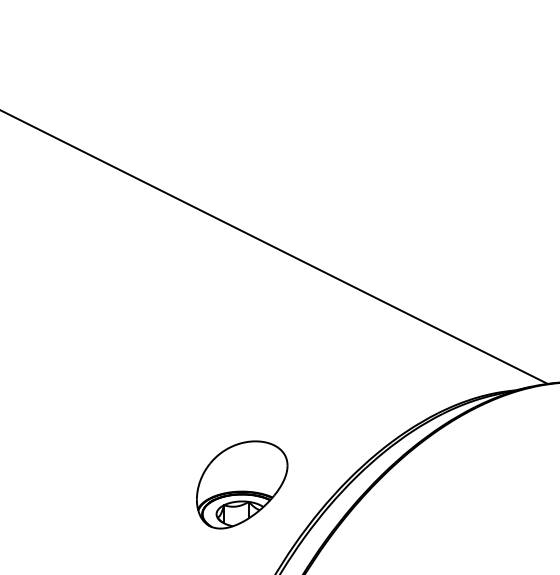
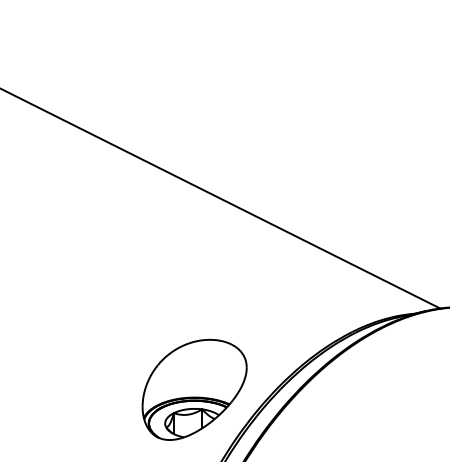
part: (242, 484) -> (194, 389), size x1.43

